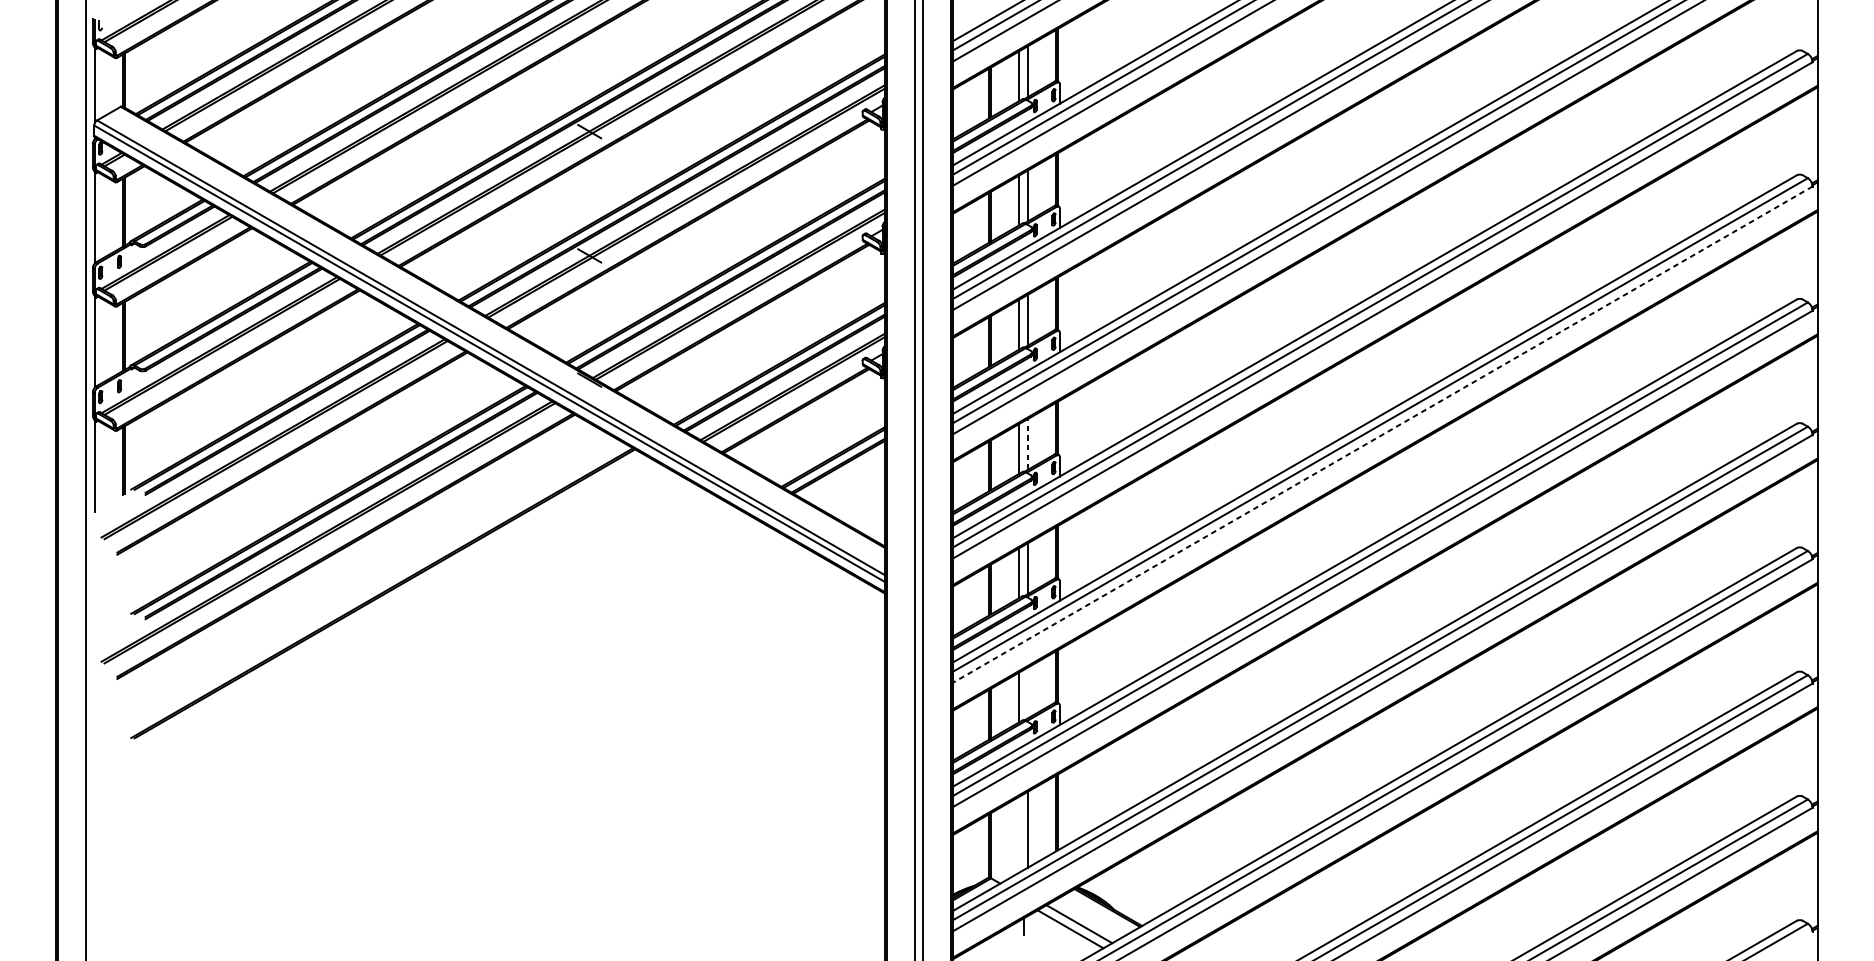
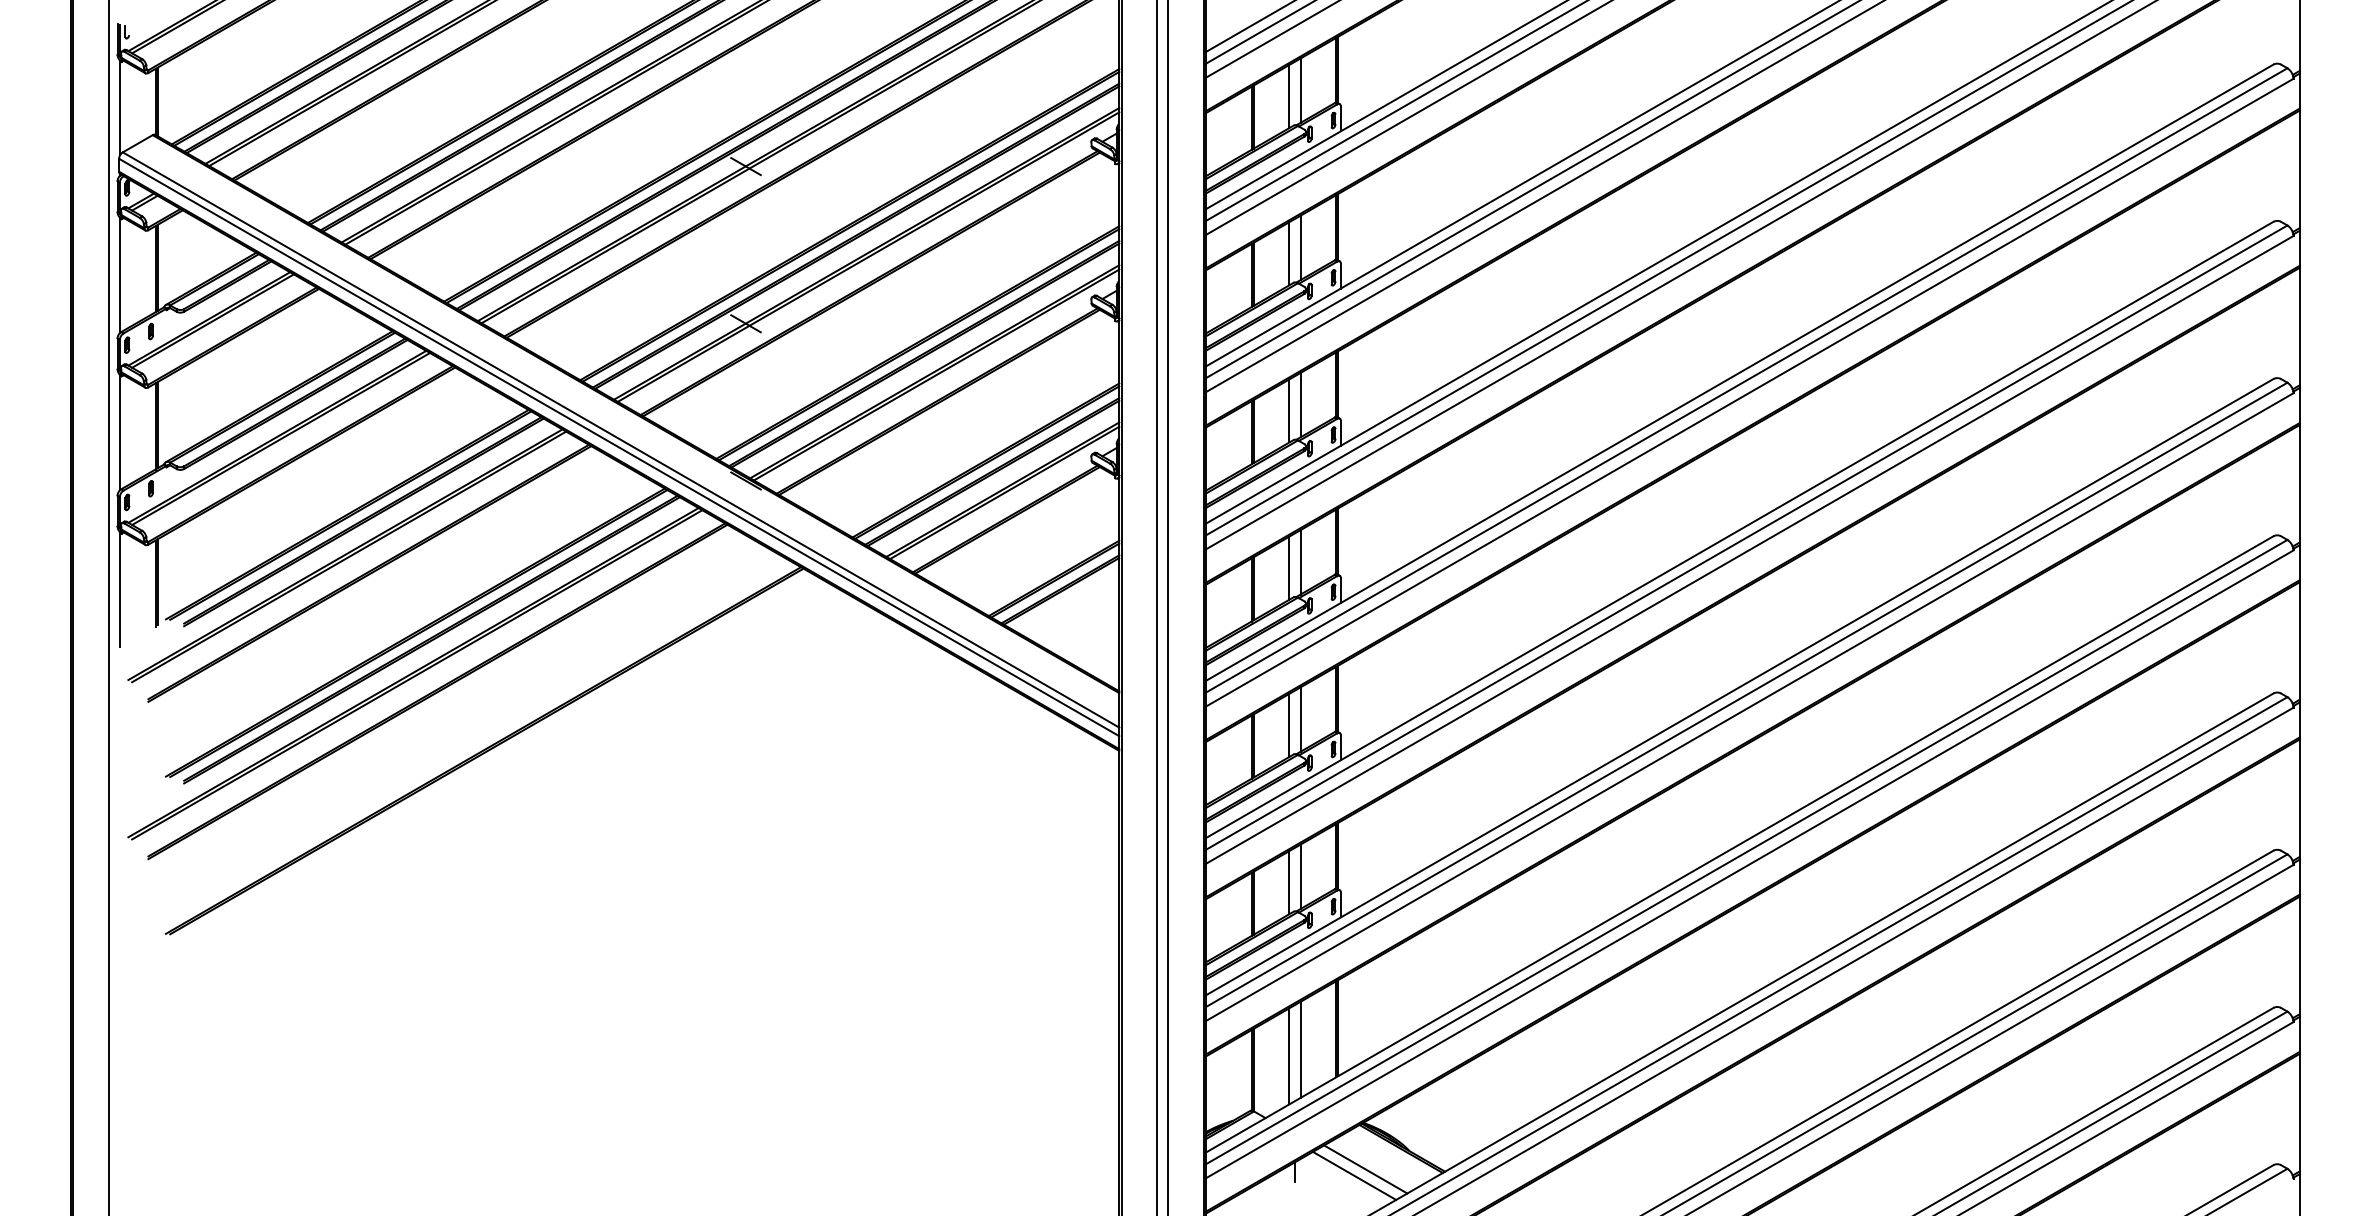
line: (1382, 434) -> (1749, 549), dashed -> solid
line: (1027, 443) -> (1300, 561), dashed -> solid
line: (1027, 692) -> (1300, 876), added
line: (1019, 834) -> (1289, 1056), added

